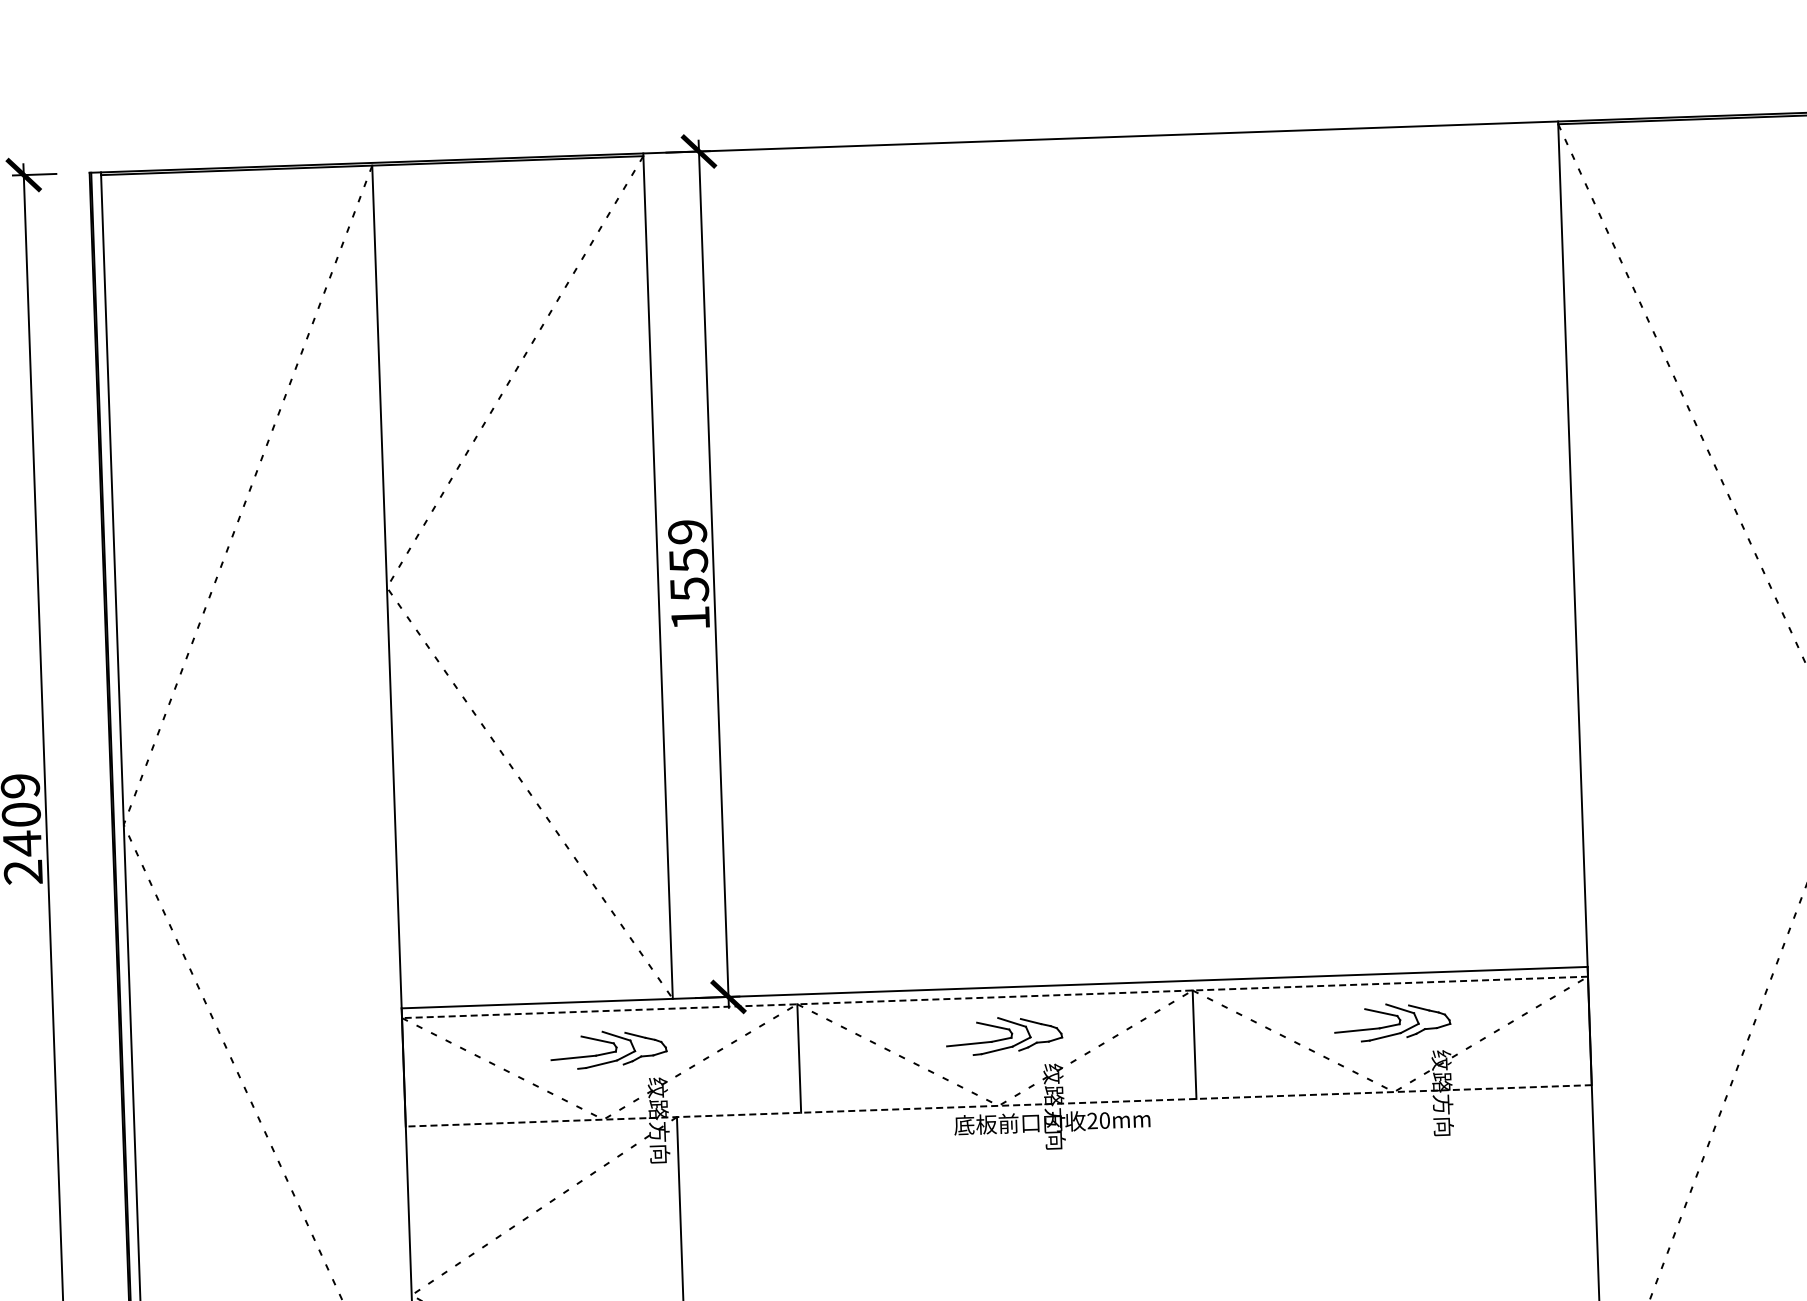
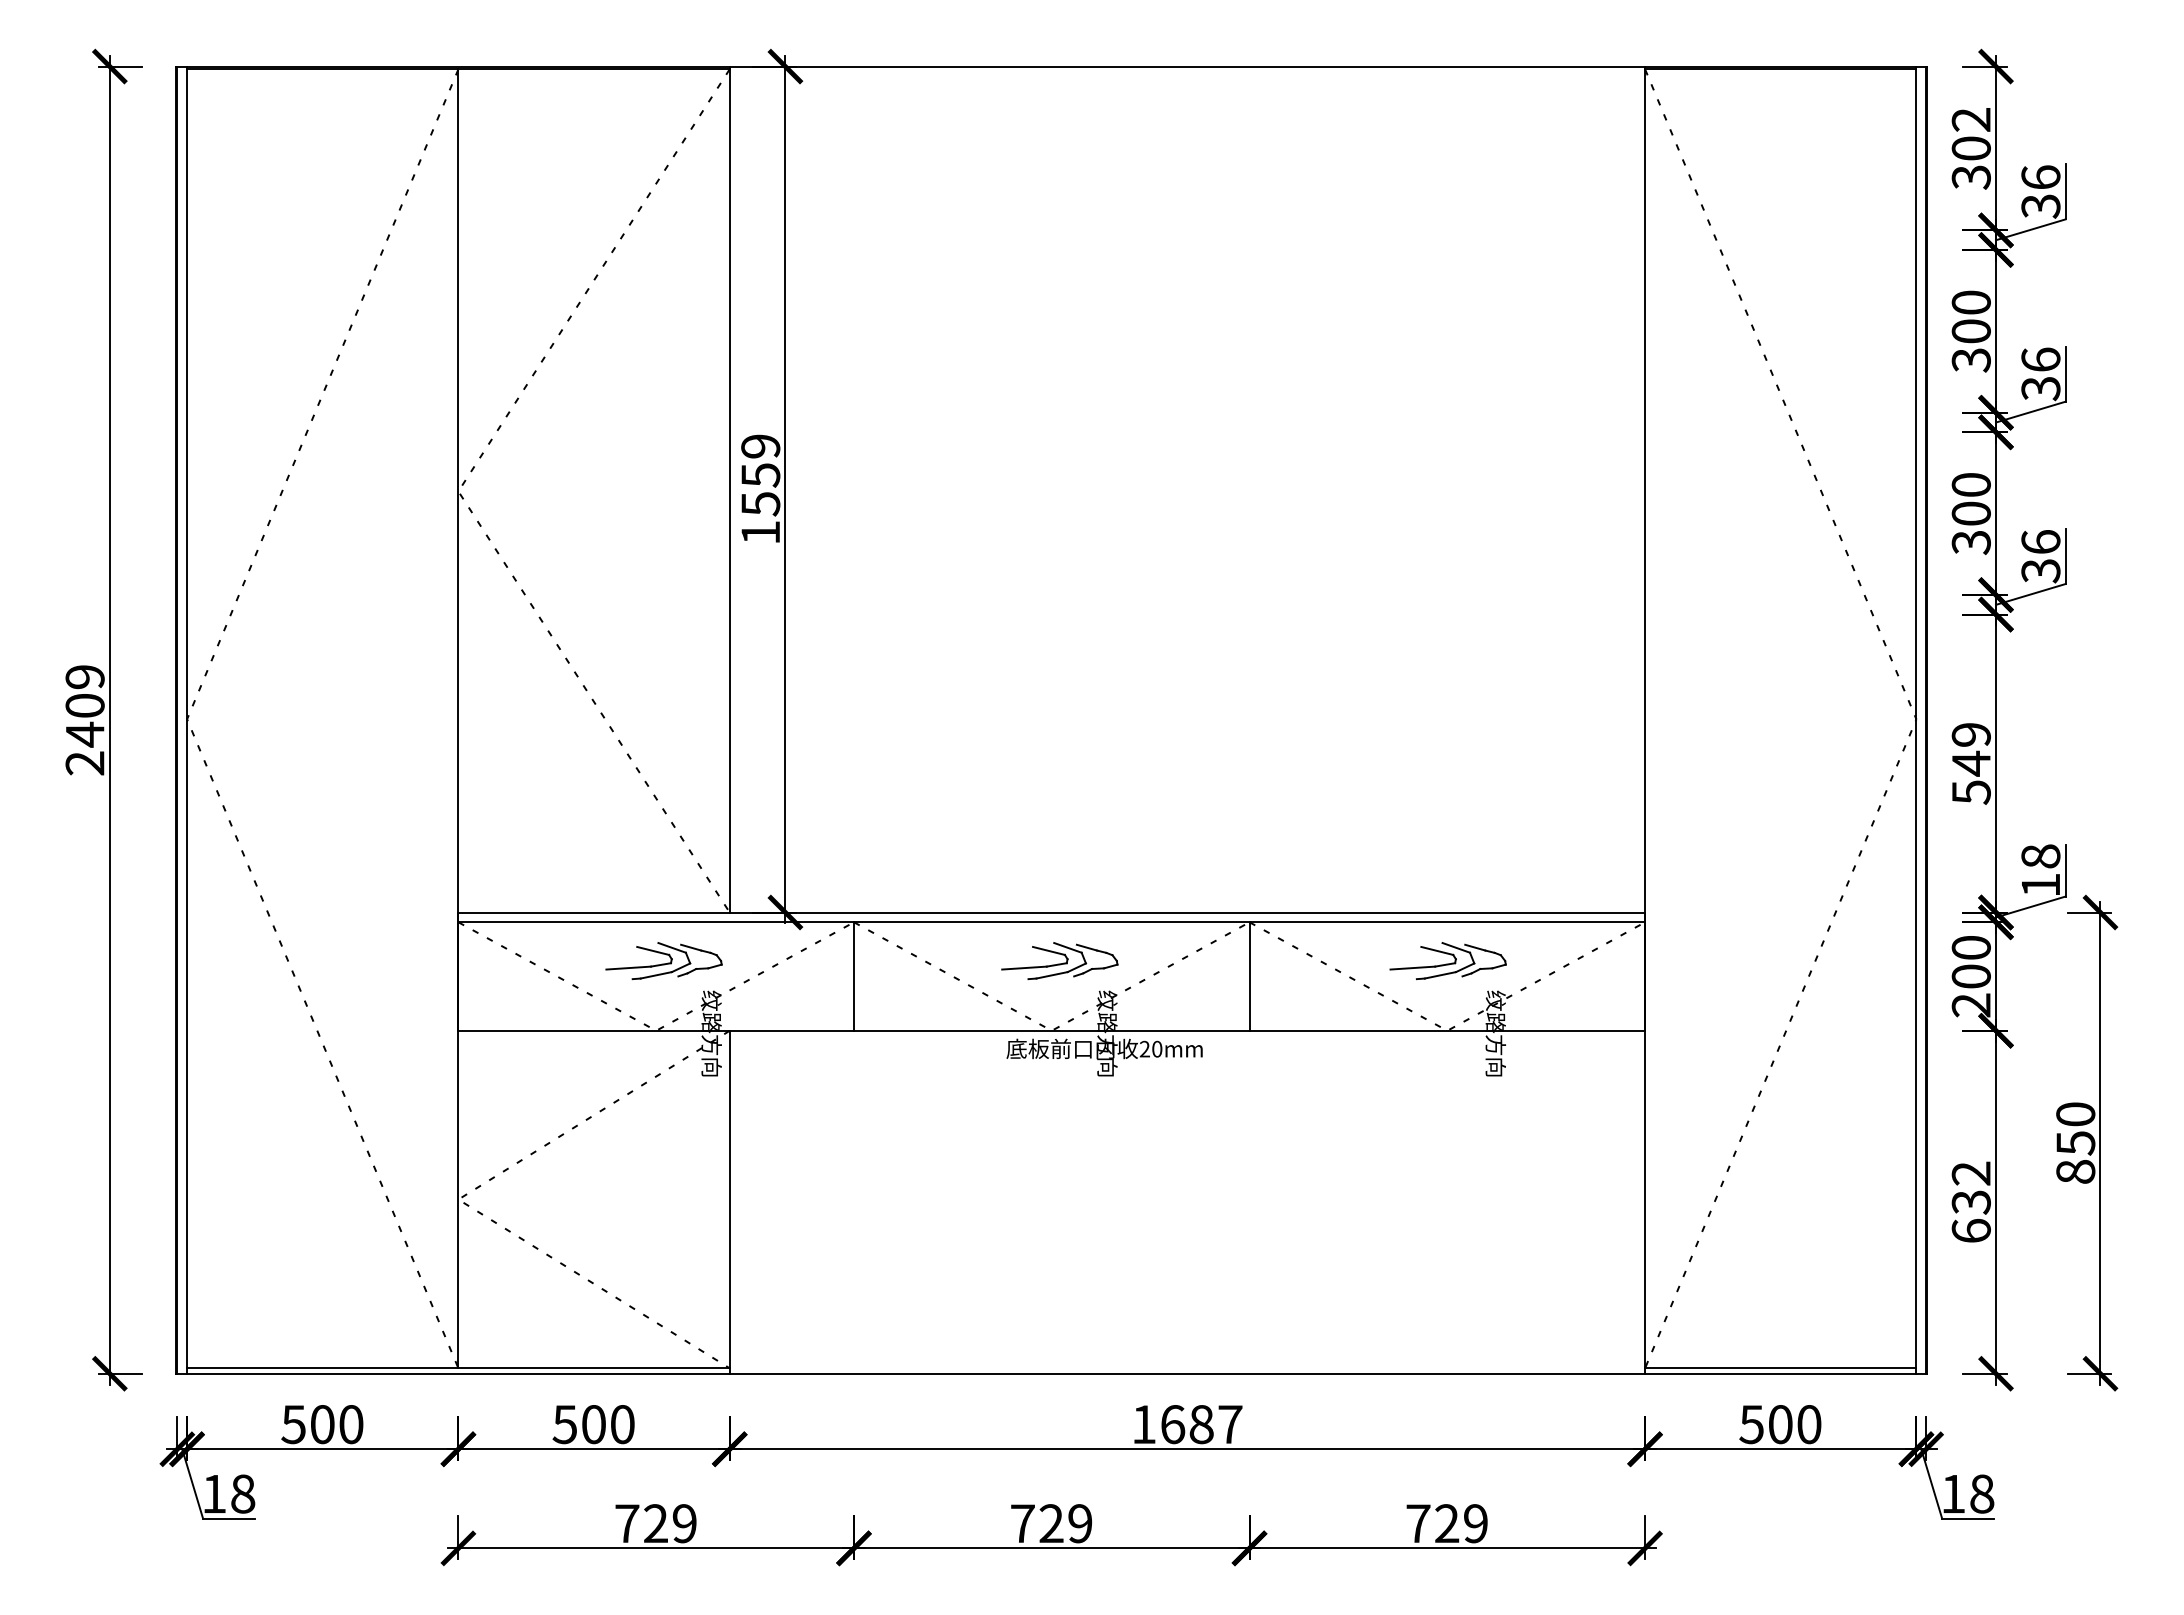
line: (994, 997) -> (1051, 922), dashed -> solid
line: (998, 1105) -> (1051, 1030), dashed -> solid

